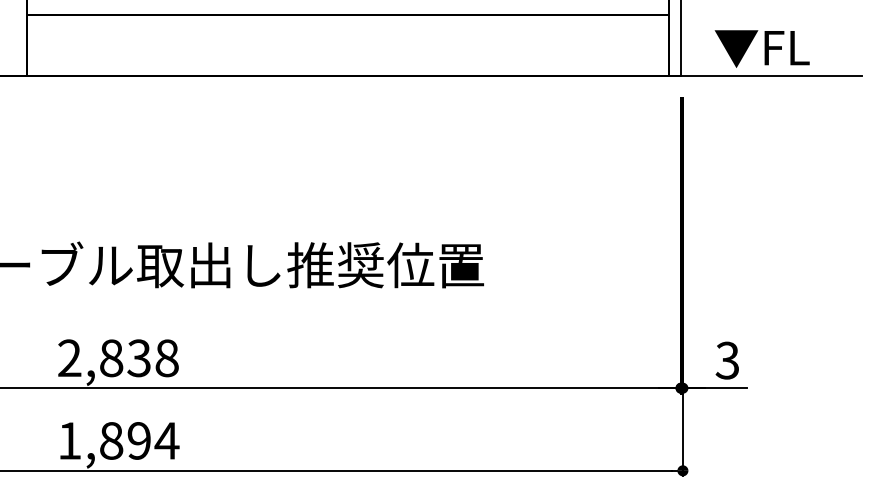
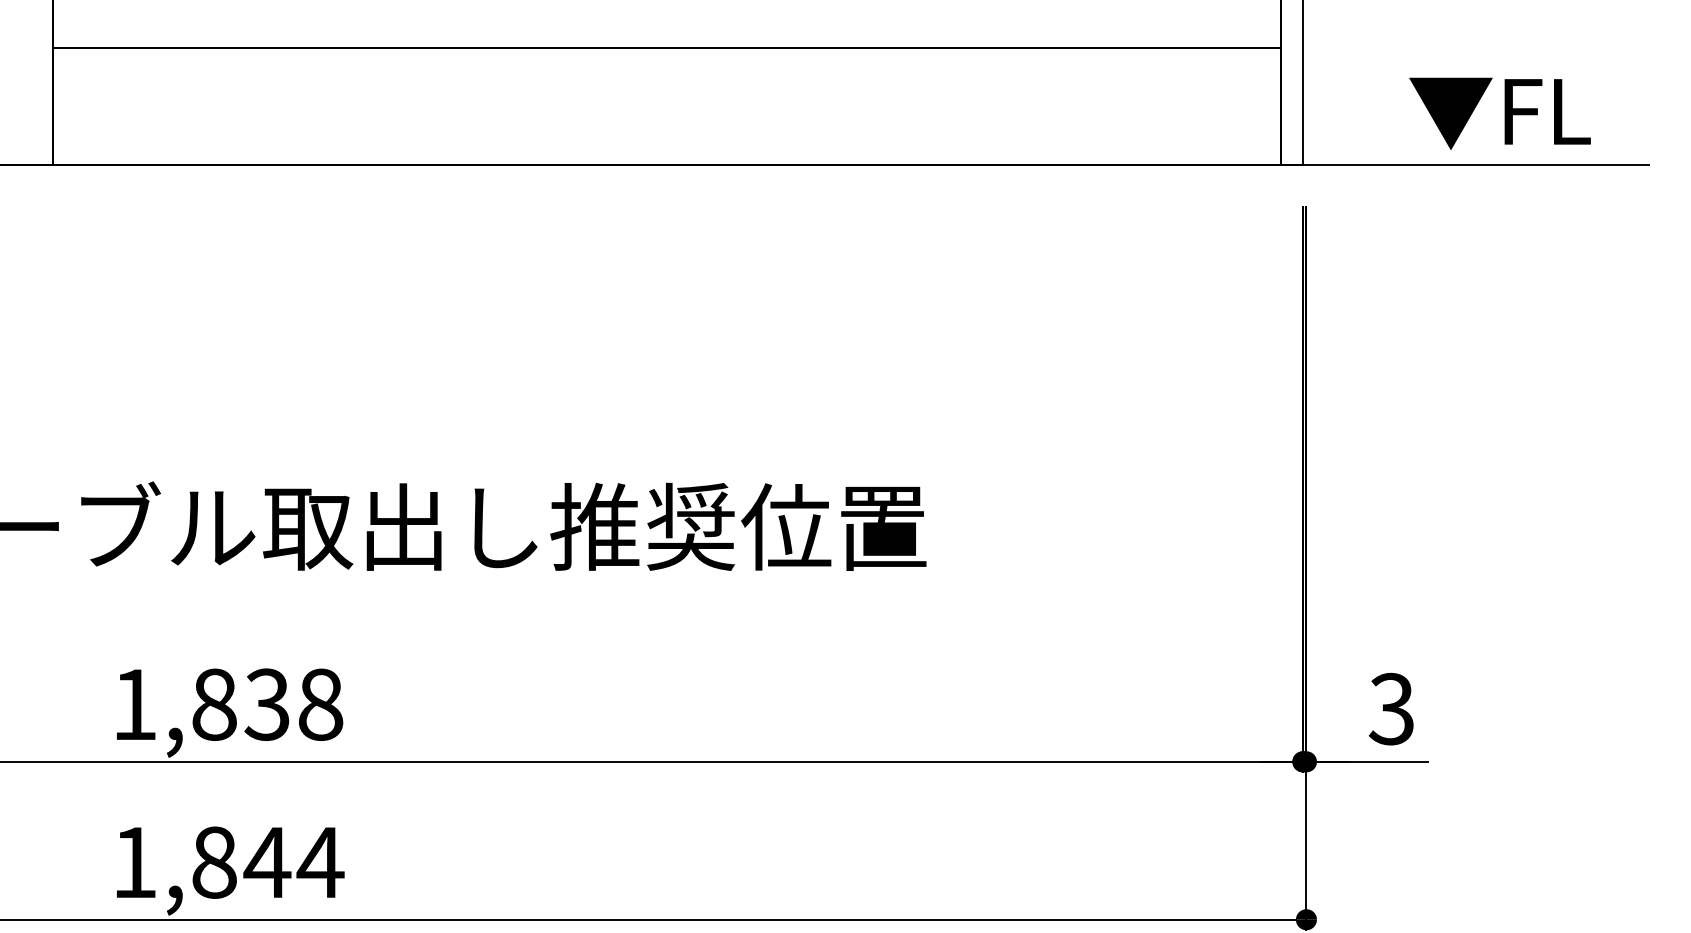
text: (761, 48) -> (1498, 112), moved
text: (69, 357) -> (134, 703), 2,838 -> 1,838
text: (138, 440) -> (266, 861), 1,894 -> 1,844

